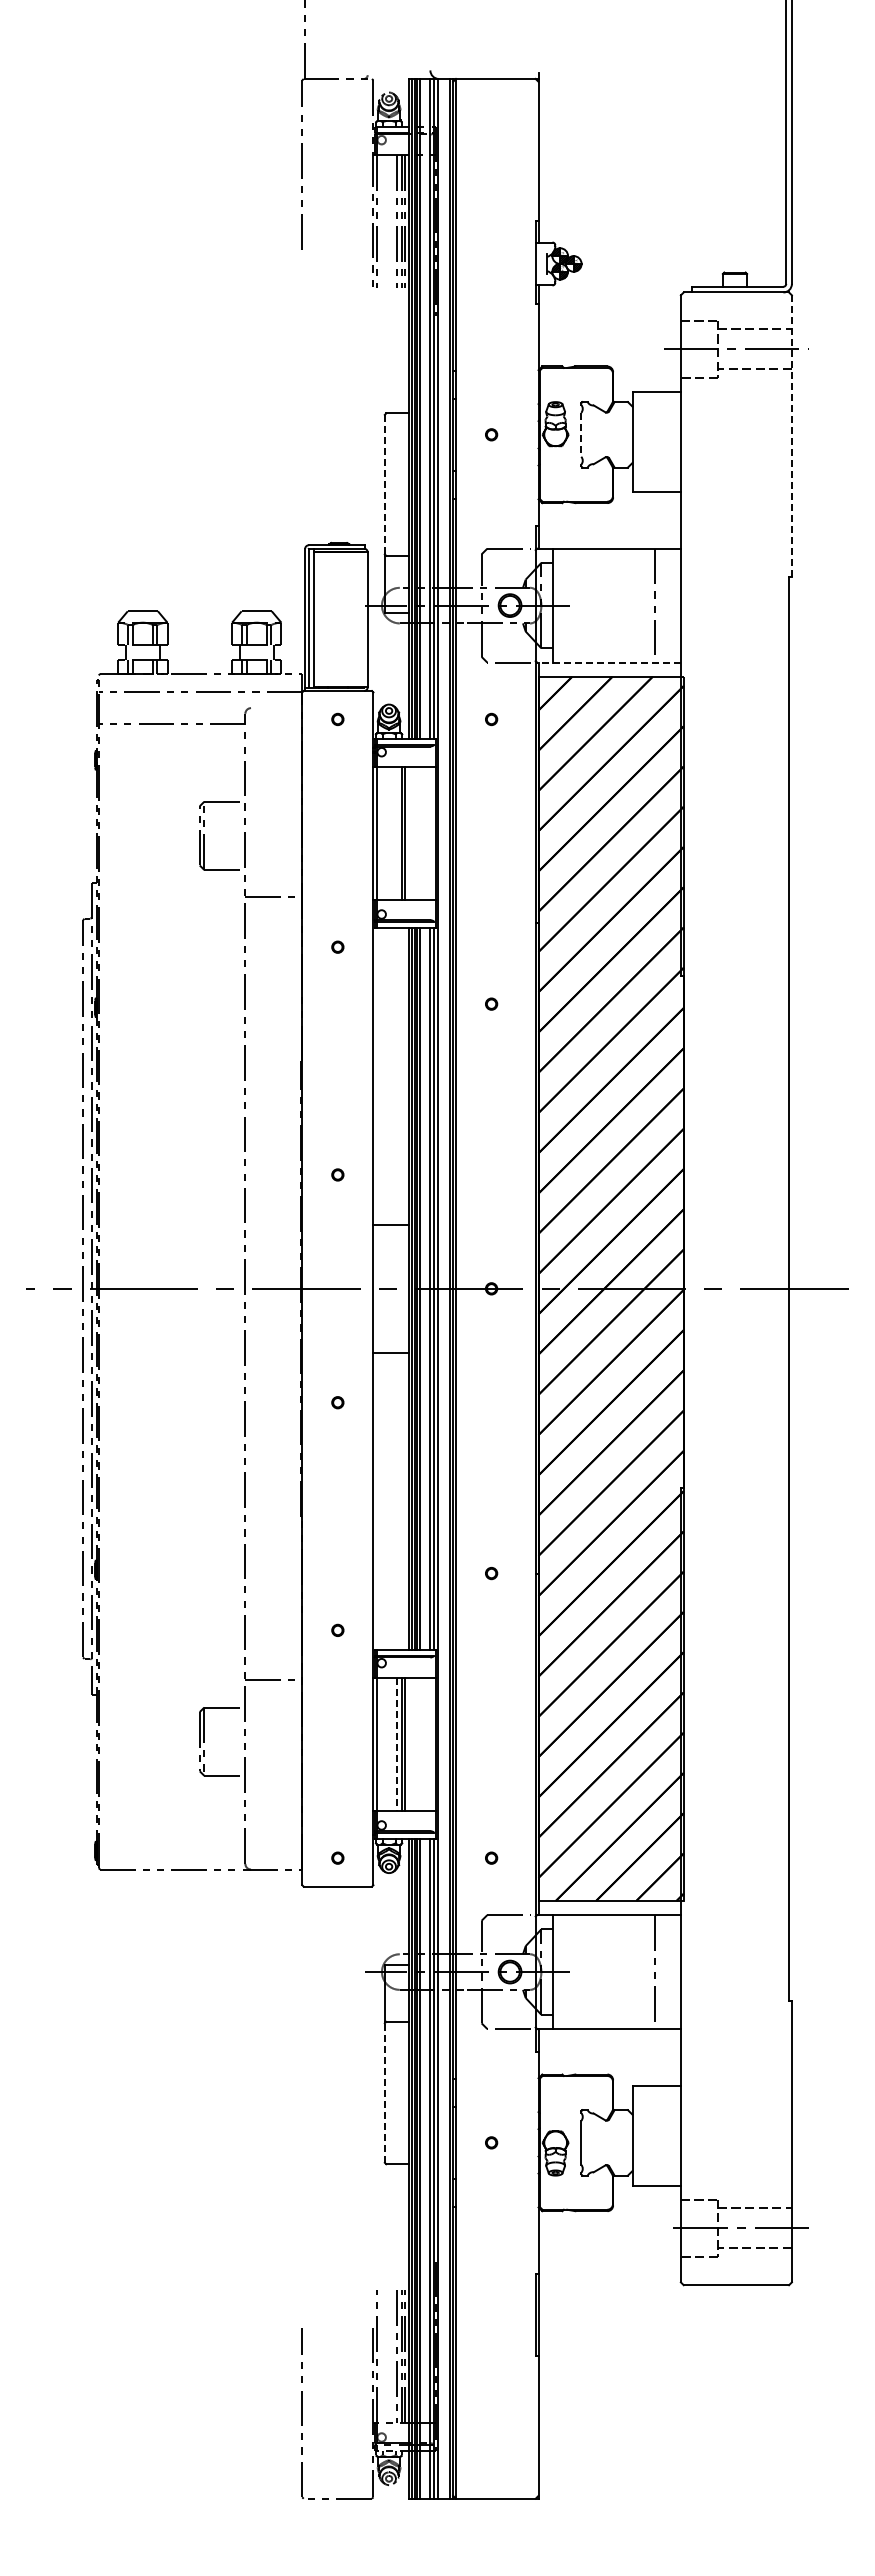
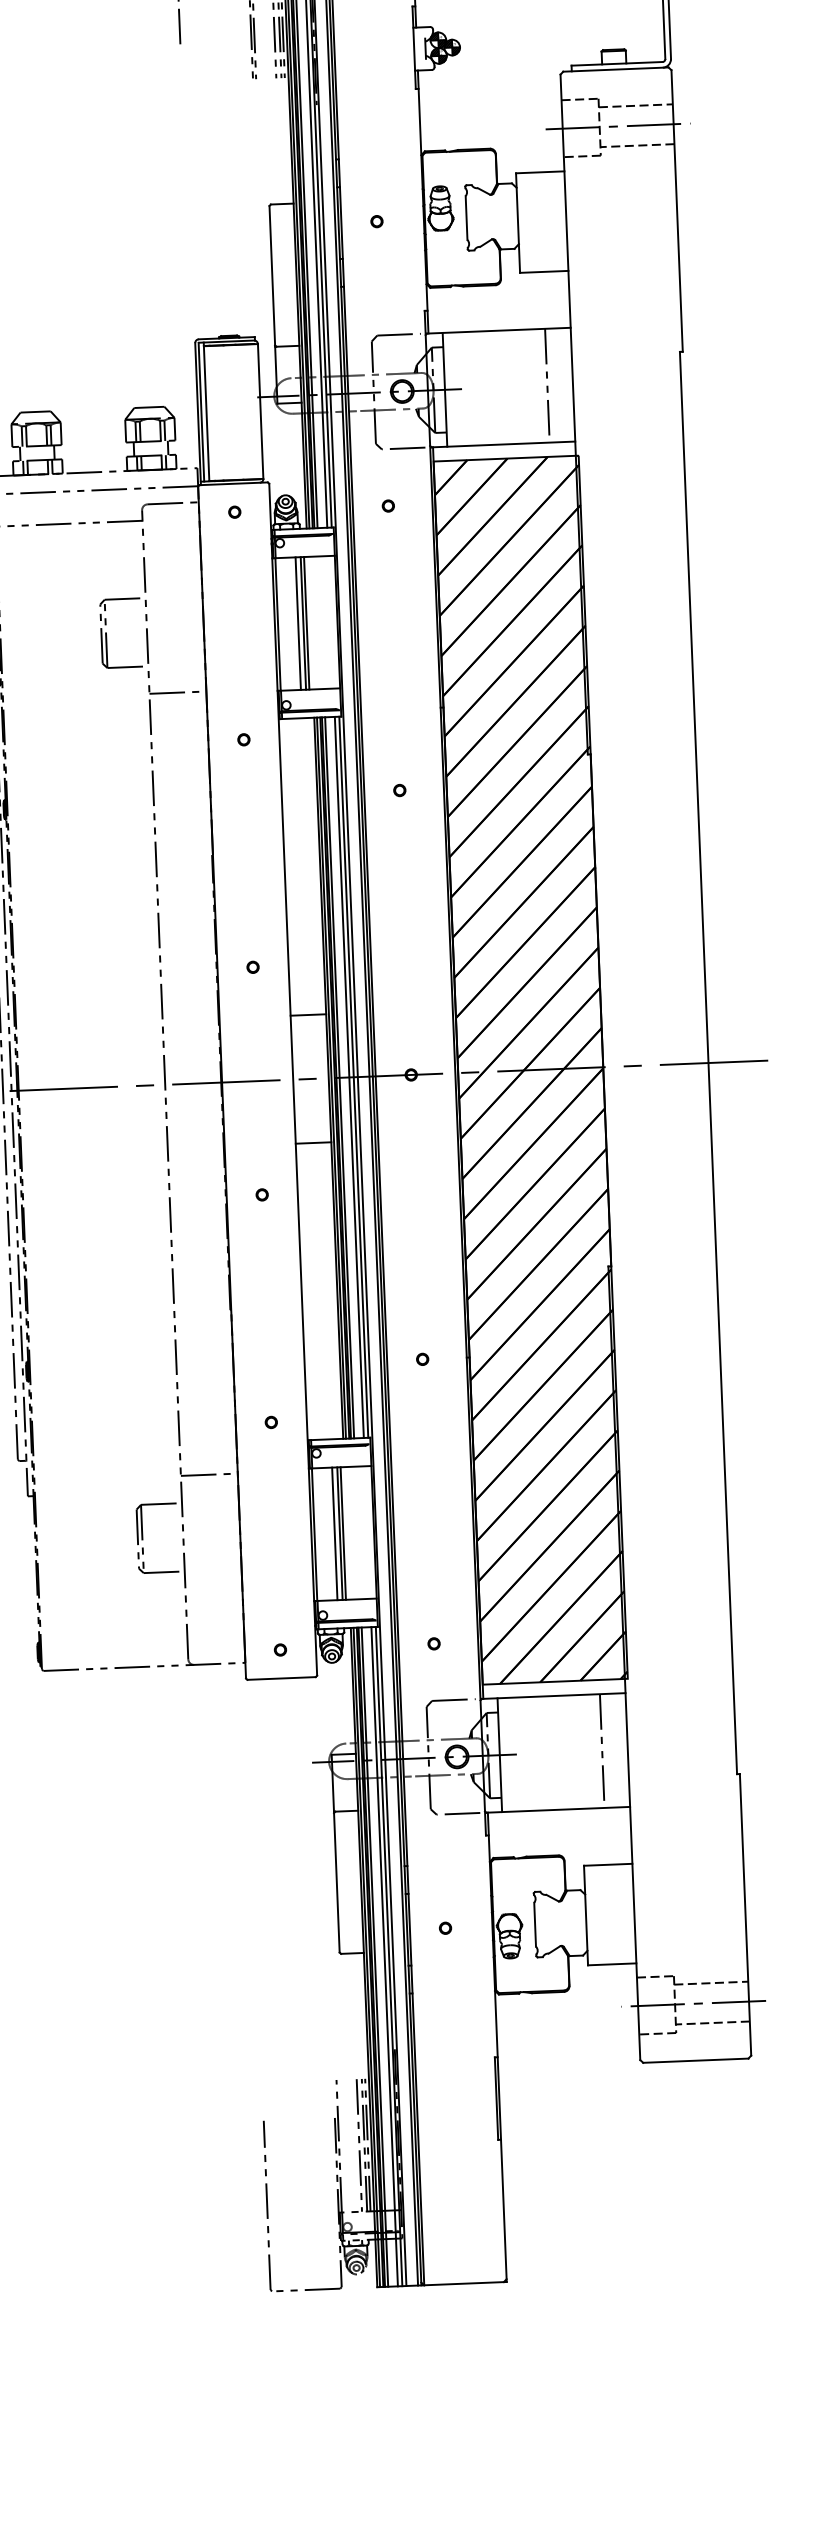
line: (581, 434) -> (466, 217), dashed -> solid
line: (791, 436) -> (676, 211), dashed -> solid
line: (384, 484) -> (271, 275), dashed -> solid
line: (609, 662) -> (503, 444), dashed -> solid
line: (276, 708) -> (173, 503), added
line: (396, 833) -> (297, 623), added
line: (396, 1744) -> (334, 1534), dashed -> solid
line: (384, 2093) -> (336, 1883), dashed -> solid

